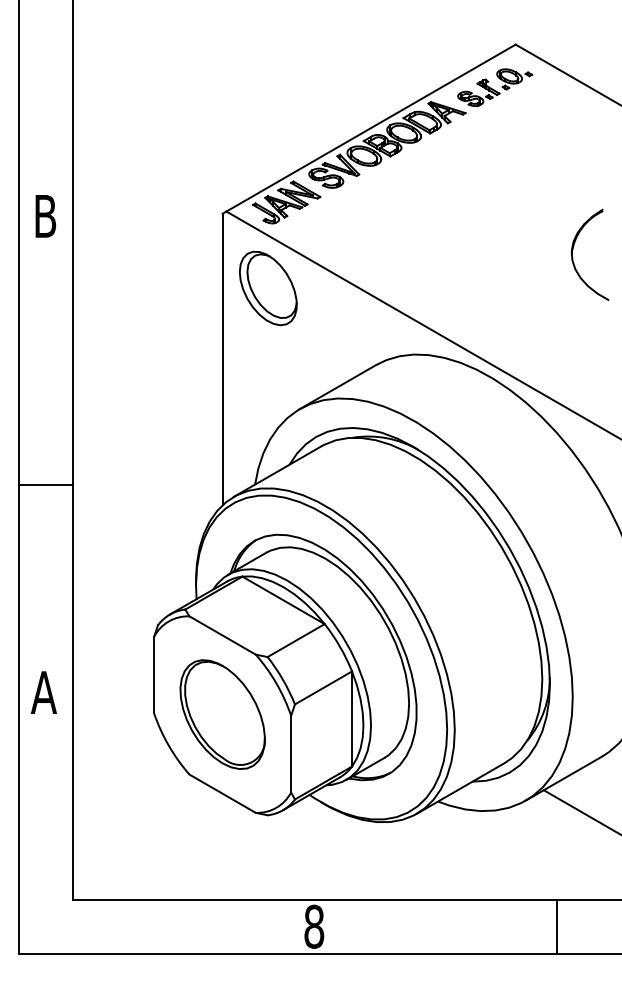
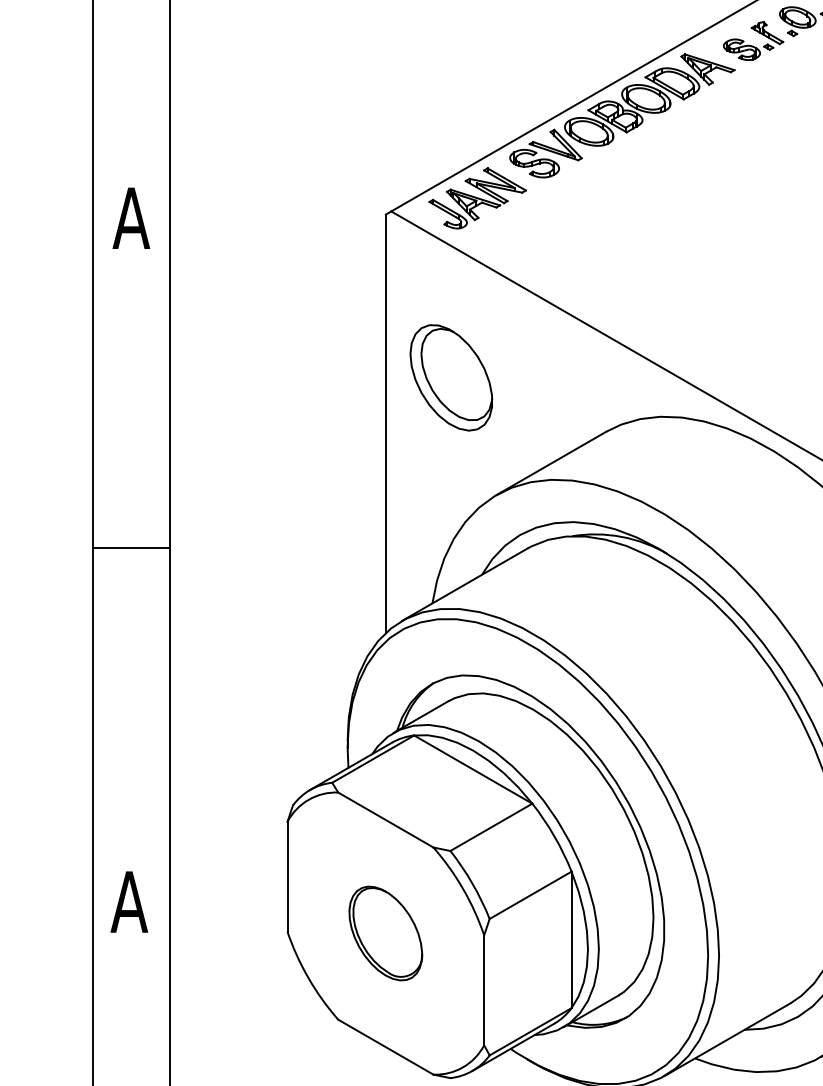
text: (45, 216) -> (131, 218), B -> A
part: (268, 288) -> (451, 377), moved
line: (45, 485) -> (131, 548), moved
part: (222, 714) -> (385, 933), size x0.6

